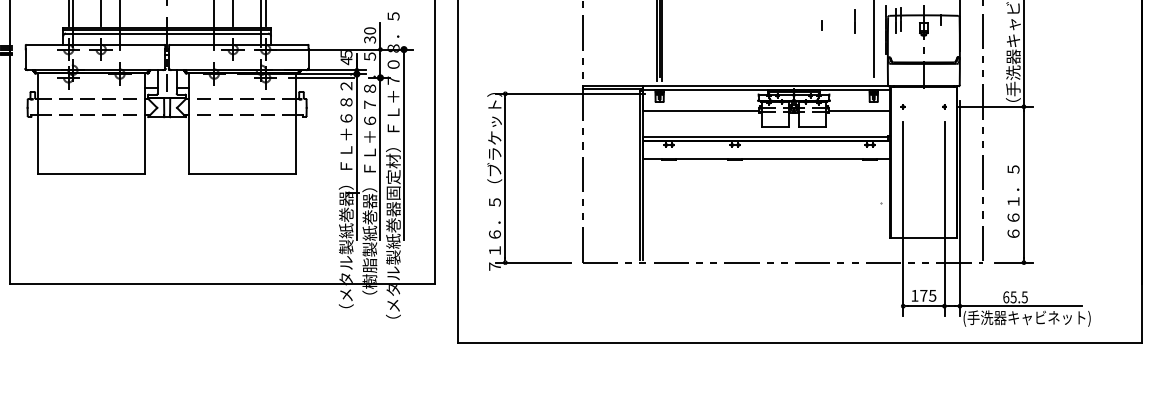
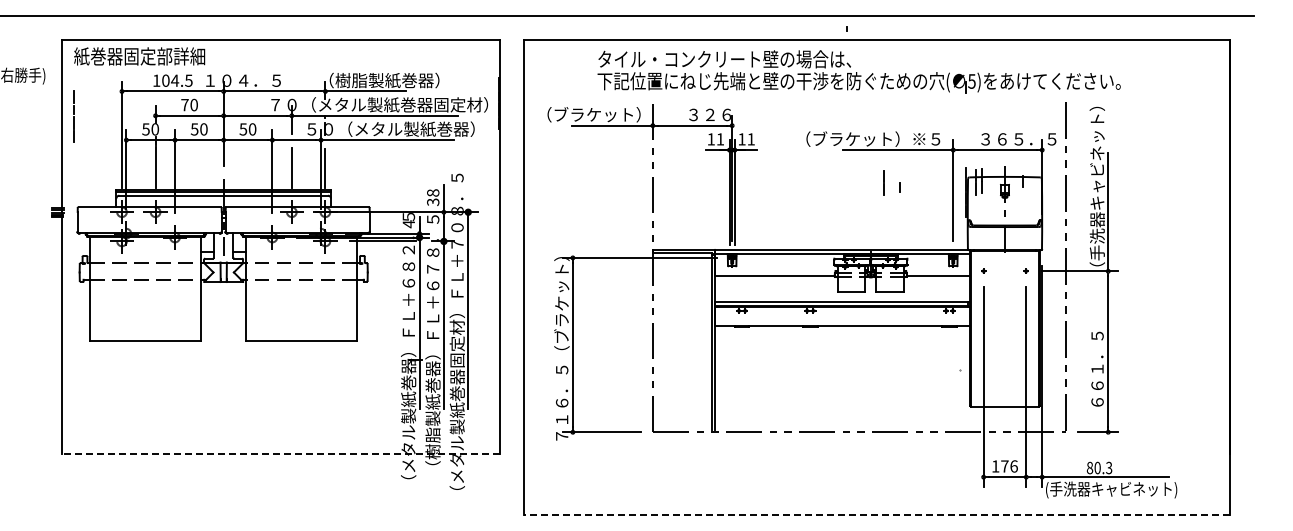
line: (854, 20) -> (883, 182), moved
text: (370, 30) -> (433, 192), 30 -> 38
line: (222, 284) -> (280, 454), solid -> dashed
text: (932, 295) -> (1013, 466), 175 -> 176
text: (1015, 296) -> (1099, 467), 65.5 -> 80.3
line: (800, 342) -> (877, 514), solid -> dashed

